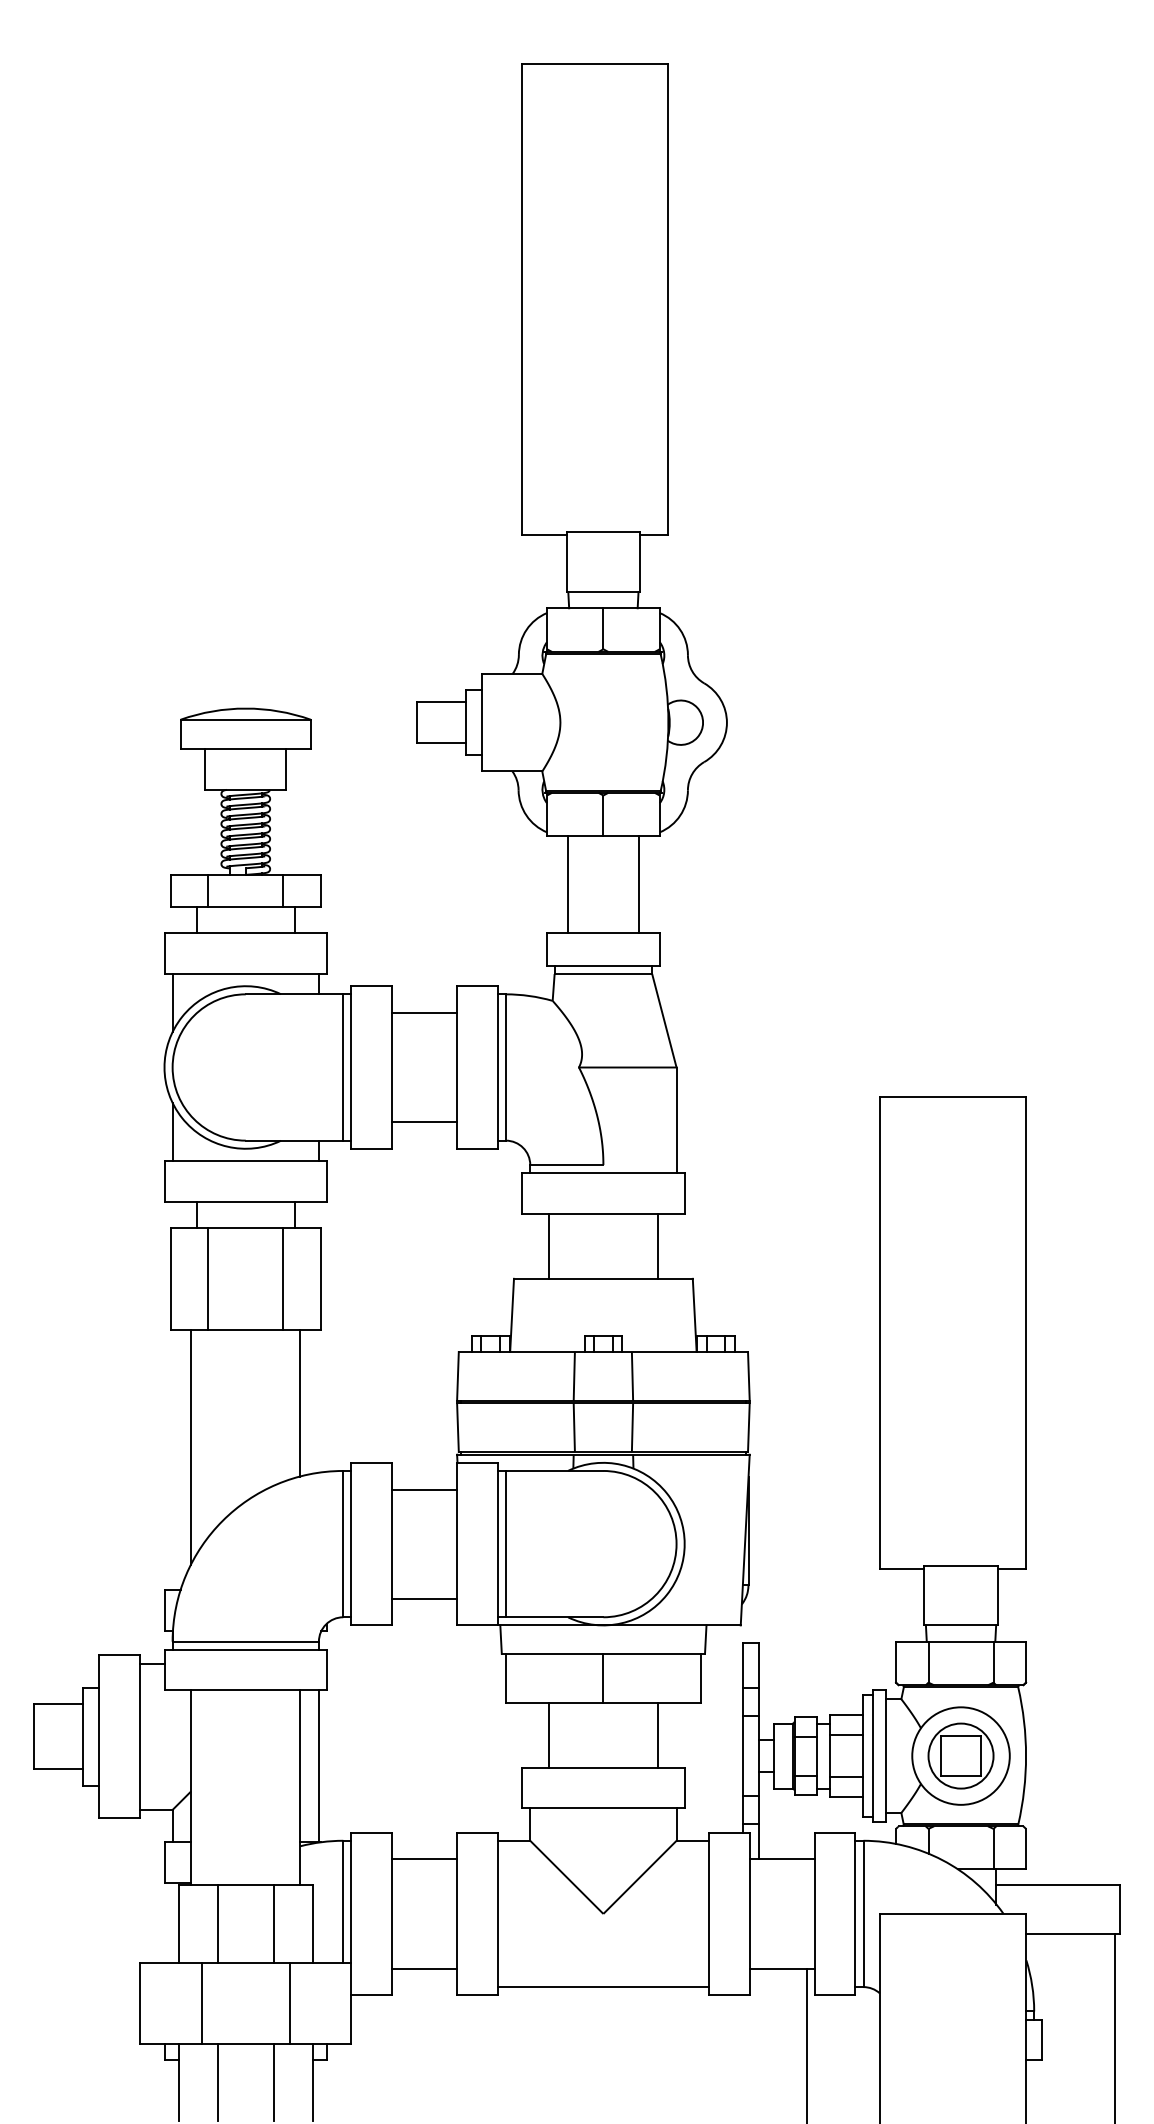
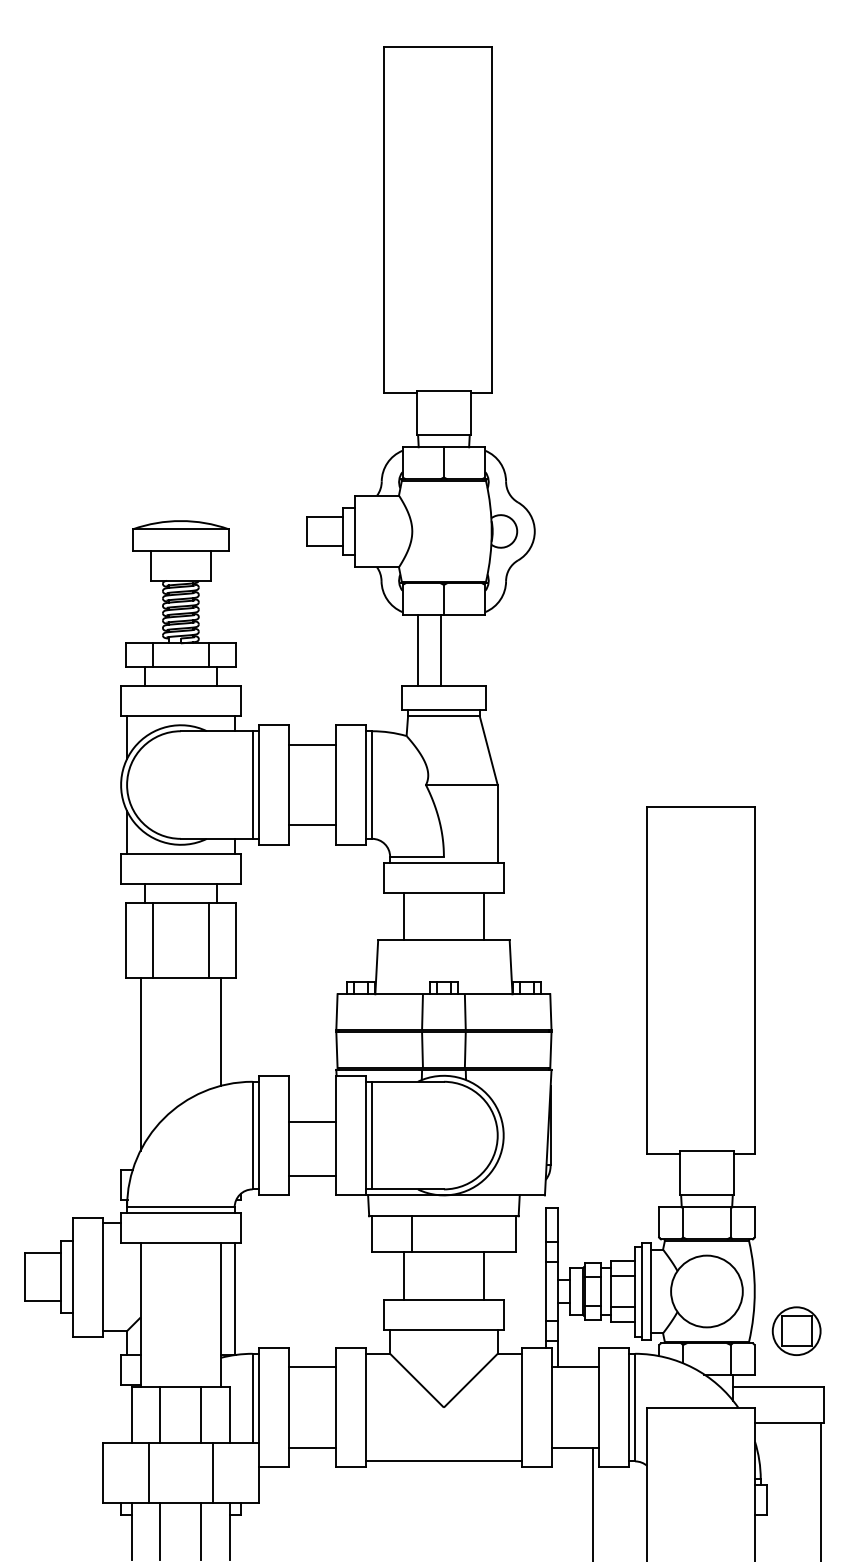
line: (638, 884) -> (441, 650), moved
line: (424, 1489) -> (312, 1121), moved
line: (603, 1677) -> (411, 1233), moved
part: (960, 1755) -> (796, 1330), moved

